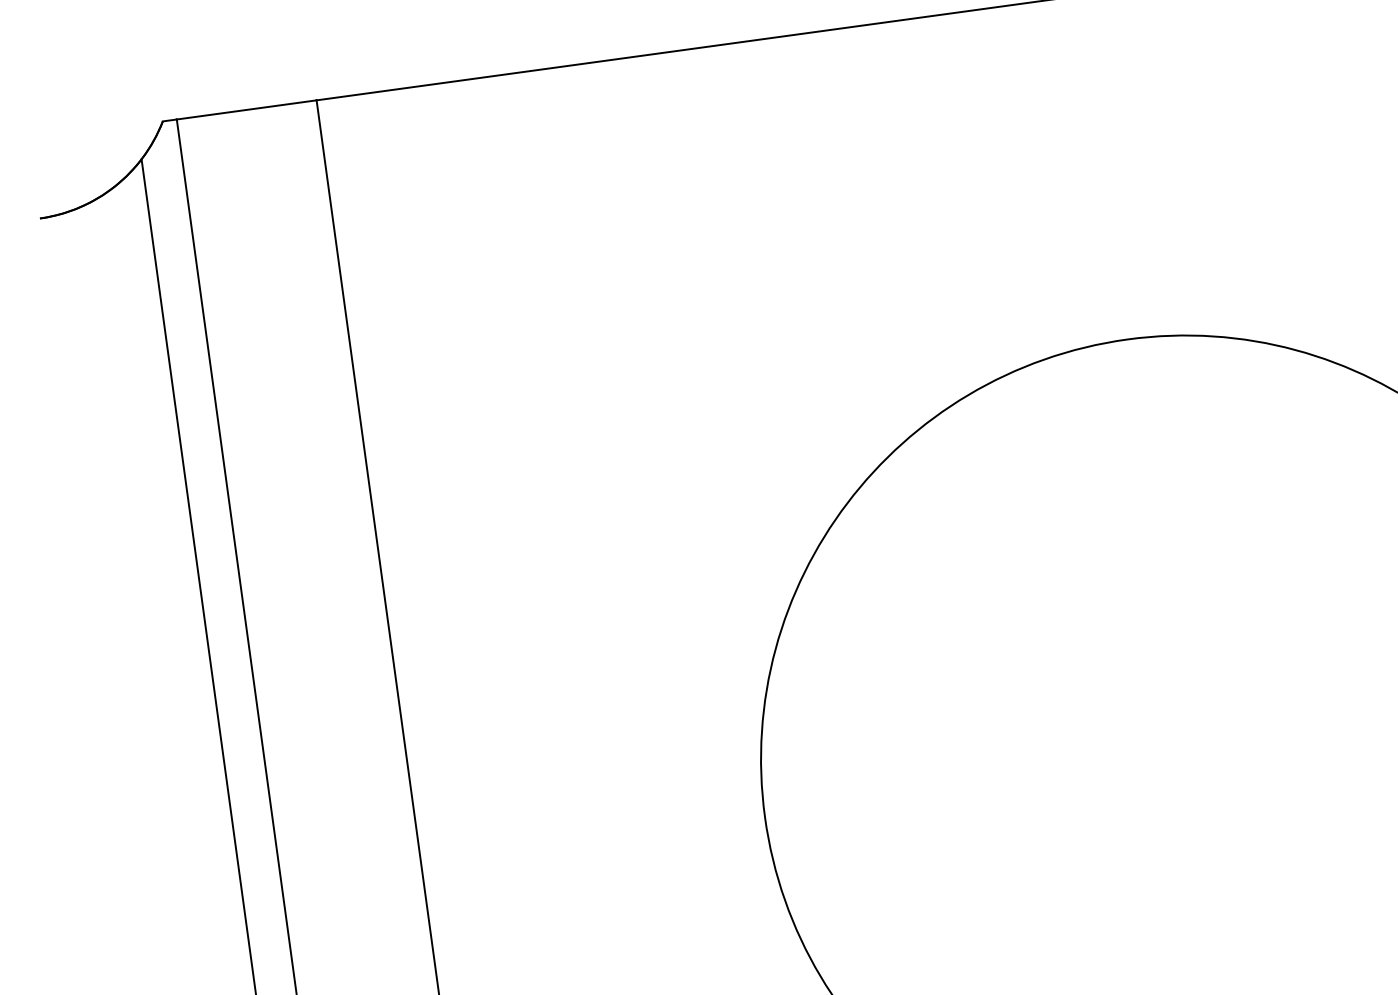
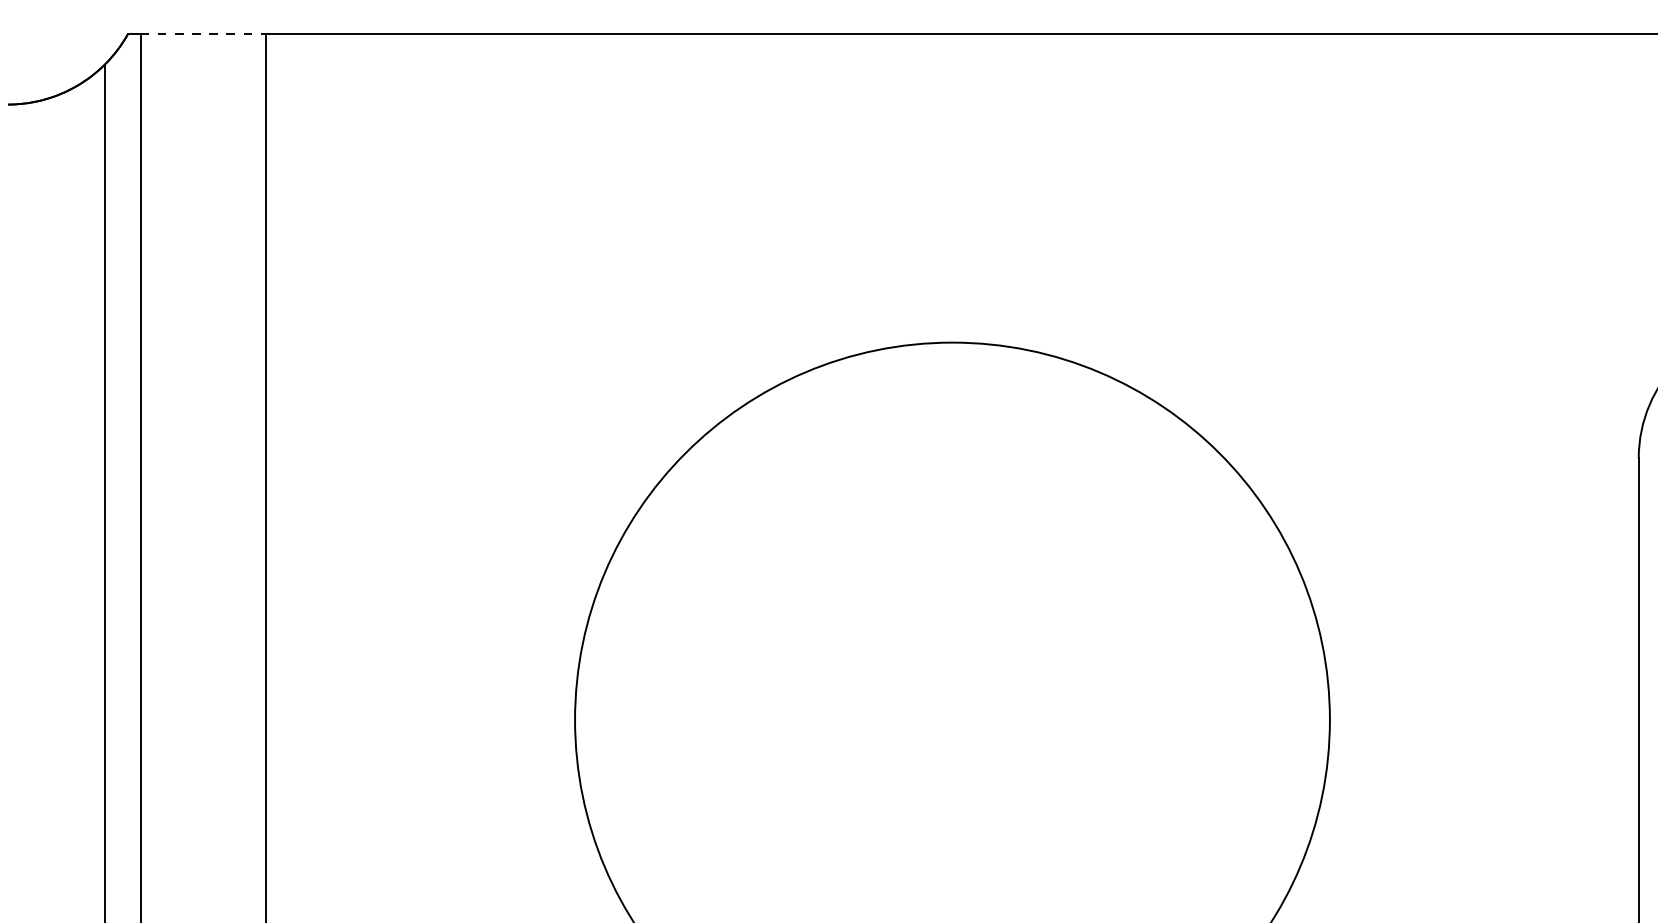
line: (246, 109) -> (203, 33), solid -> dashed

